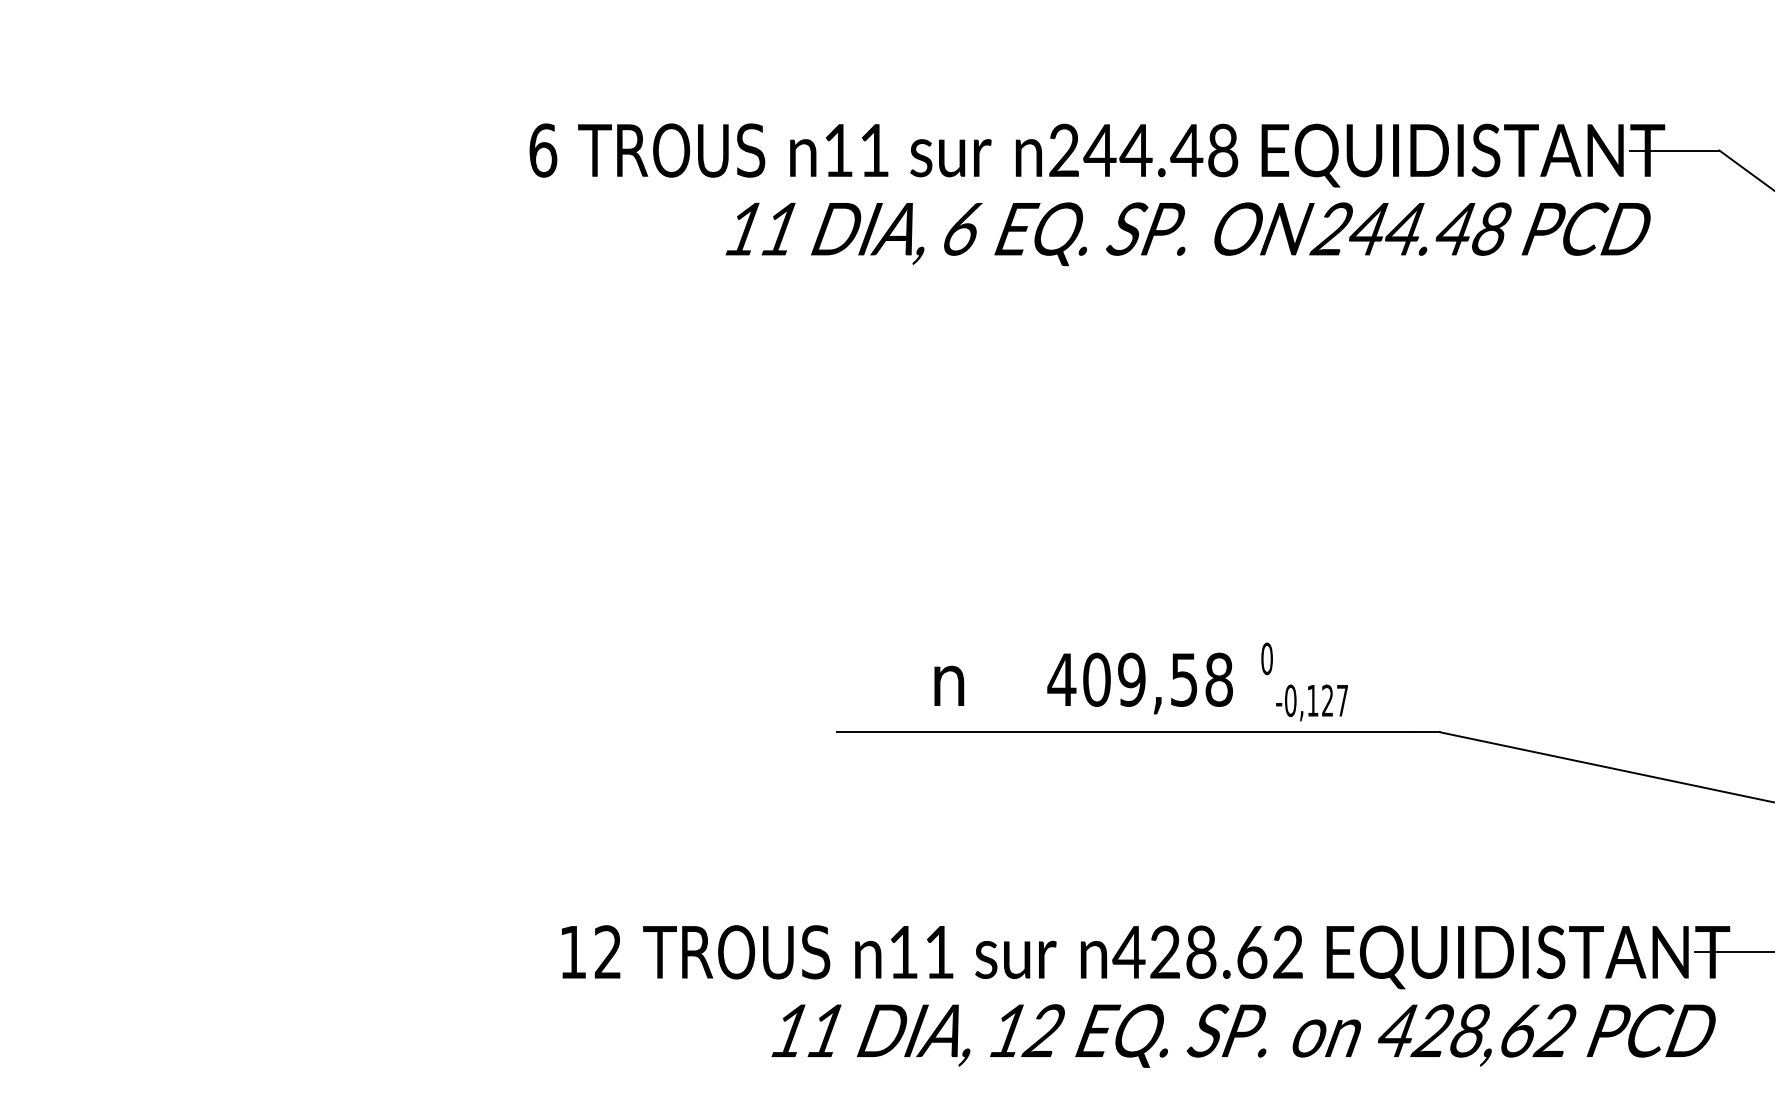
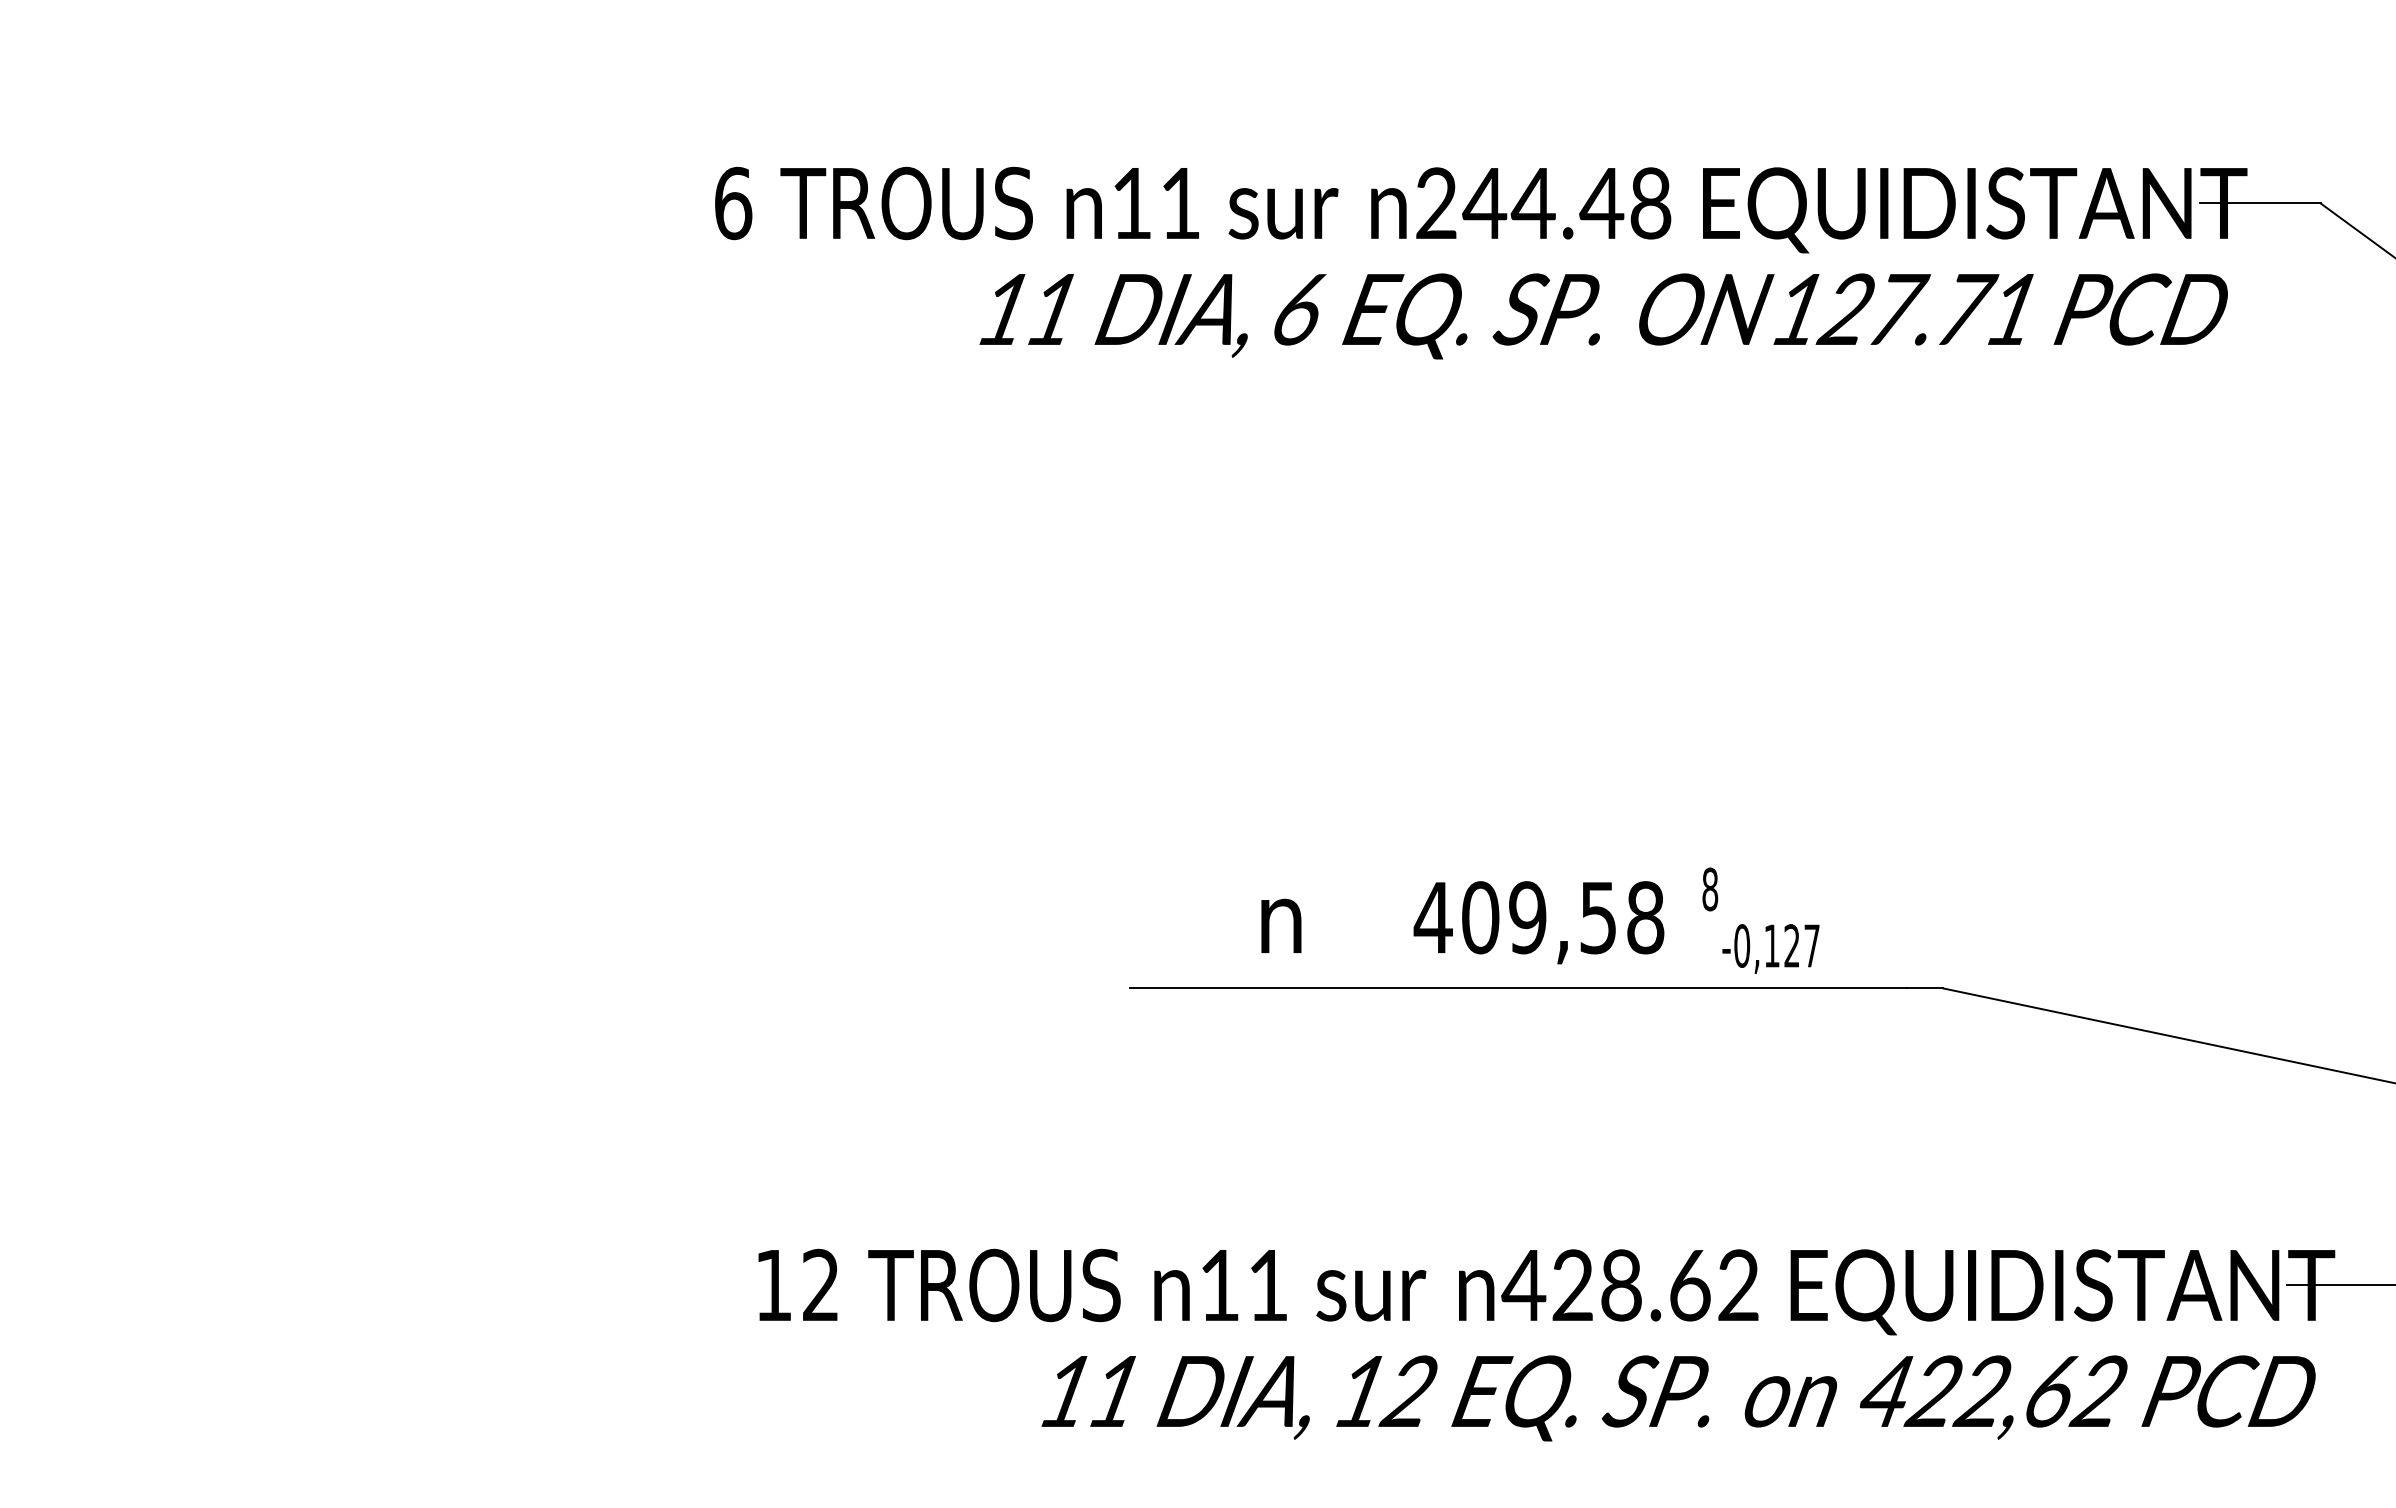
text: (1410, 229) -> (1903, 309), 244.48 -> 127.71
text: (1267, 658) -> (1710, 889), 0 -> 8
text: (1468, 1030) -> (1981, 1391), 428,62 -> 422,62

